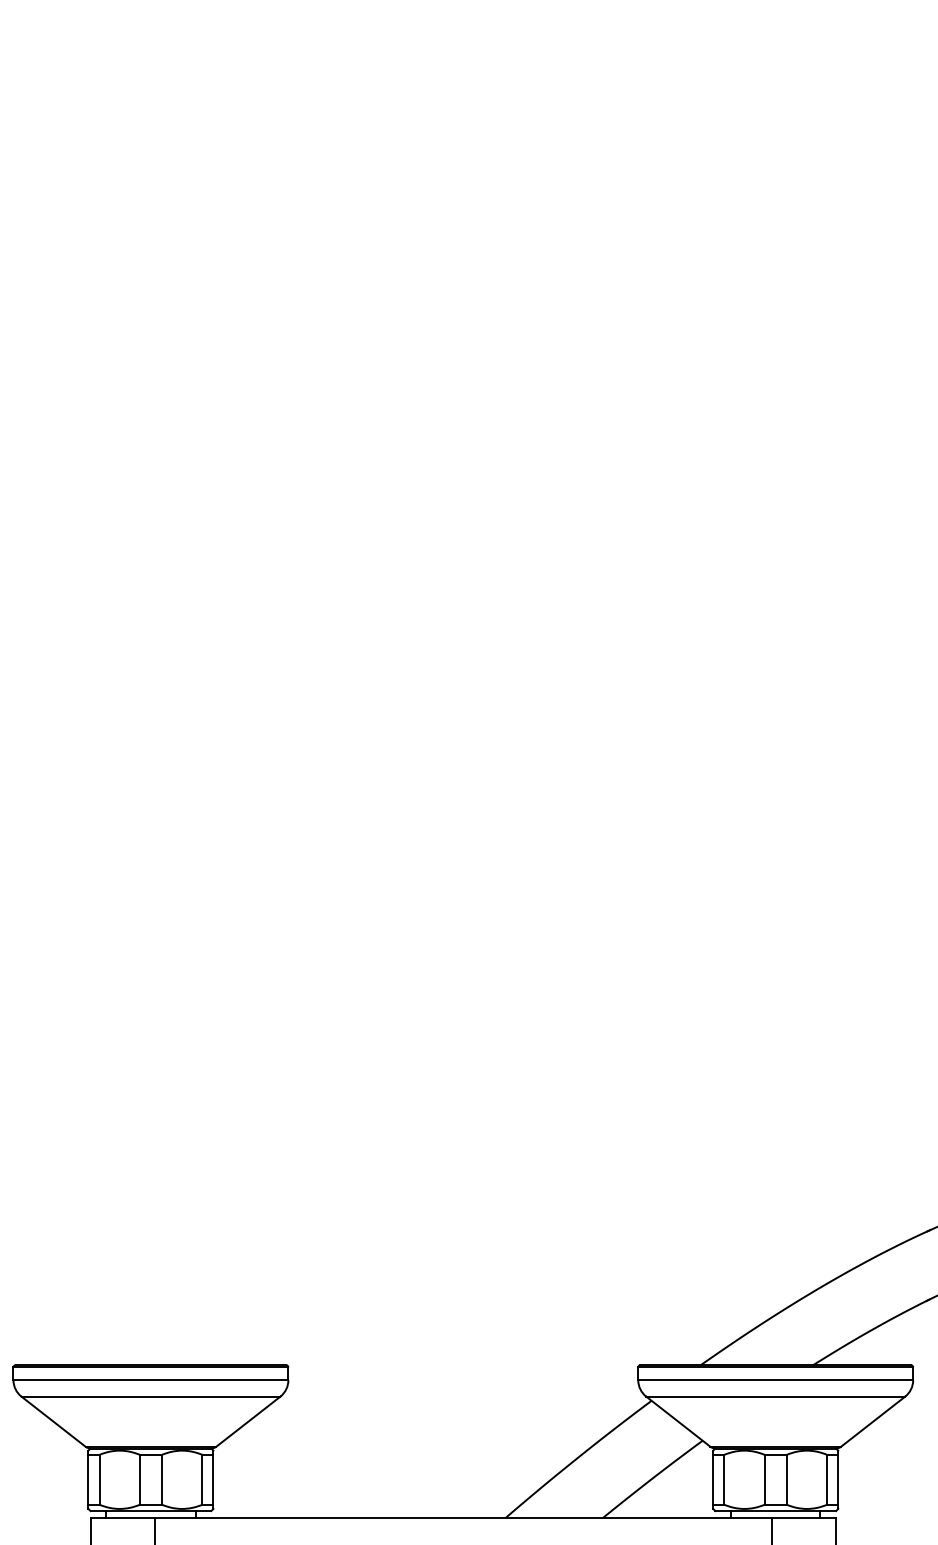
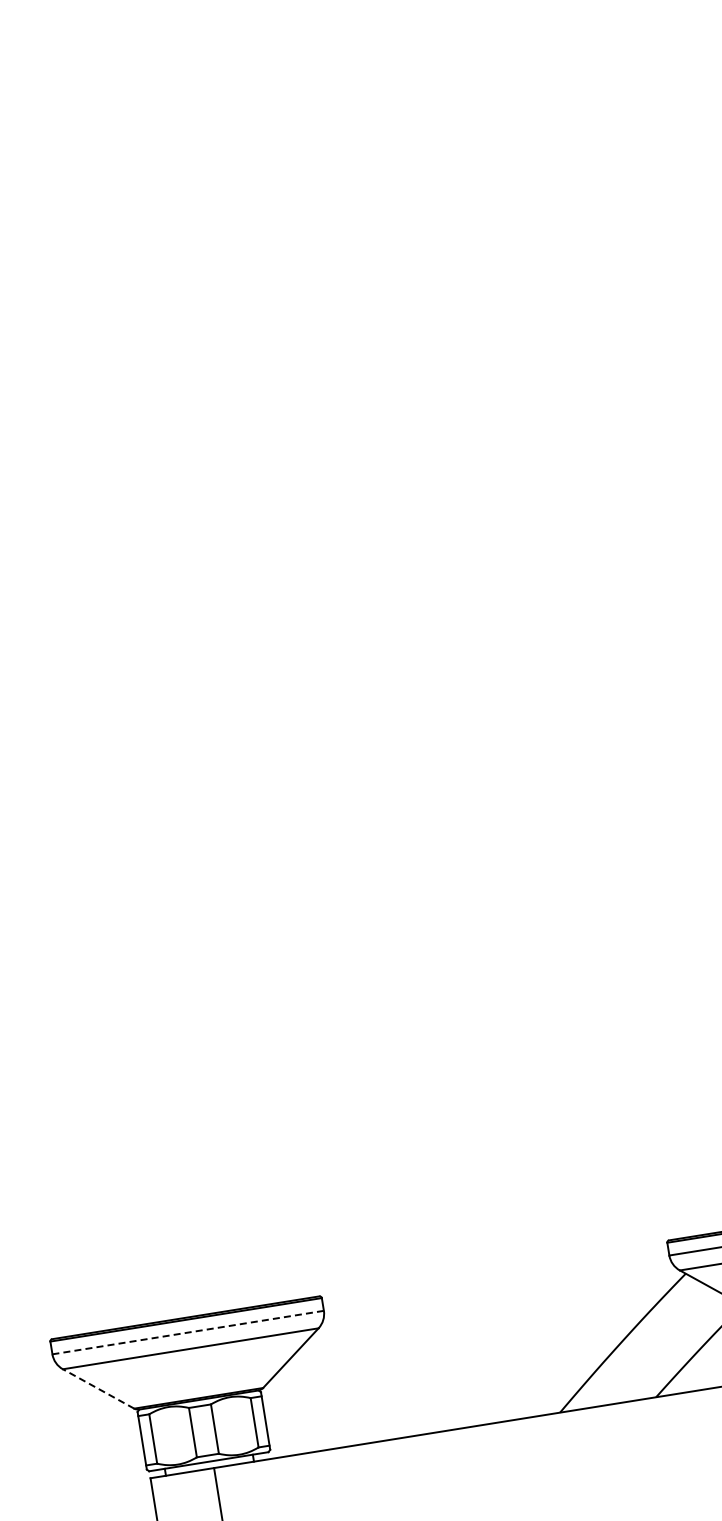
line: (150, 1380) -> (187, 1332), solid -> dashed
line: (53, 1421) -> (98, 1388), solid -> dashed

